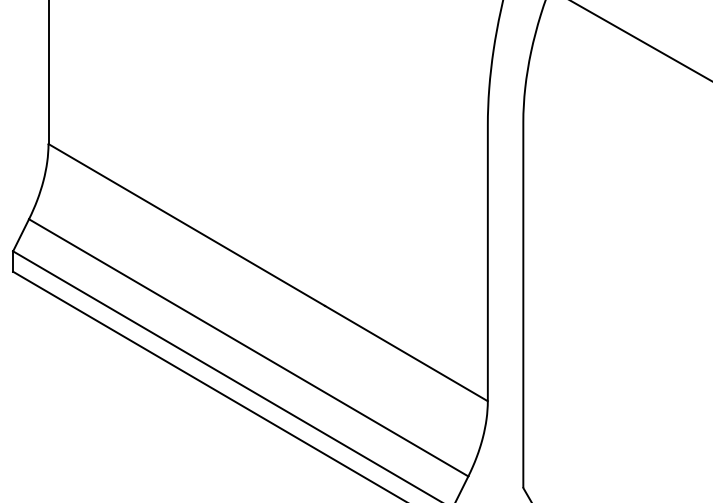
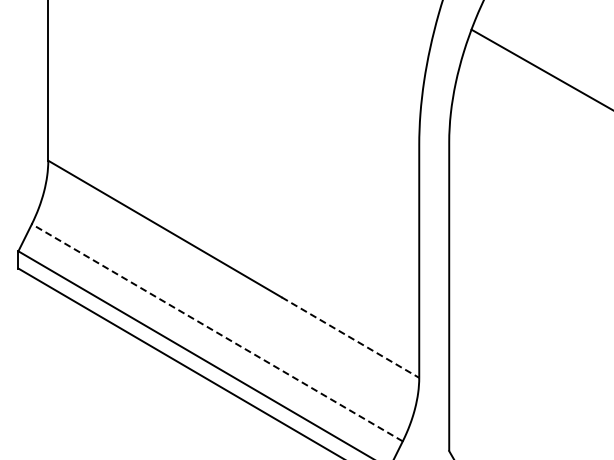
line: (248, 347) -> (217, 332), solid -> dashed
line: (406, 353) -> (350, 337), solid -> dashed

